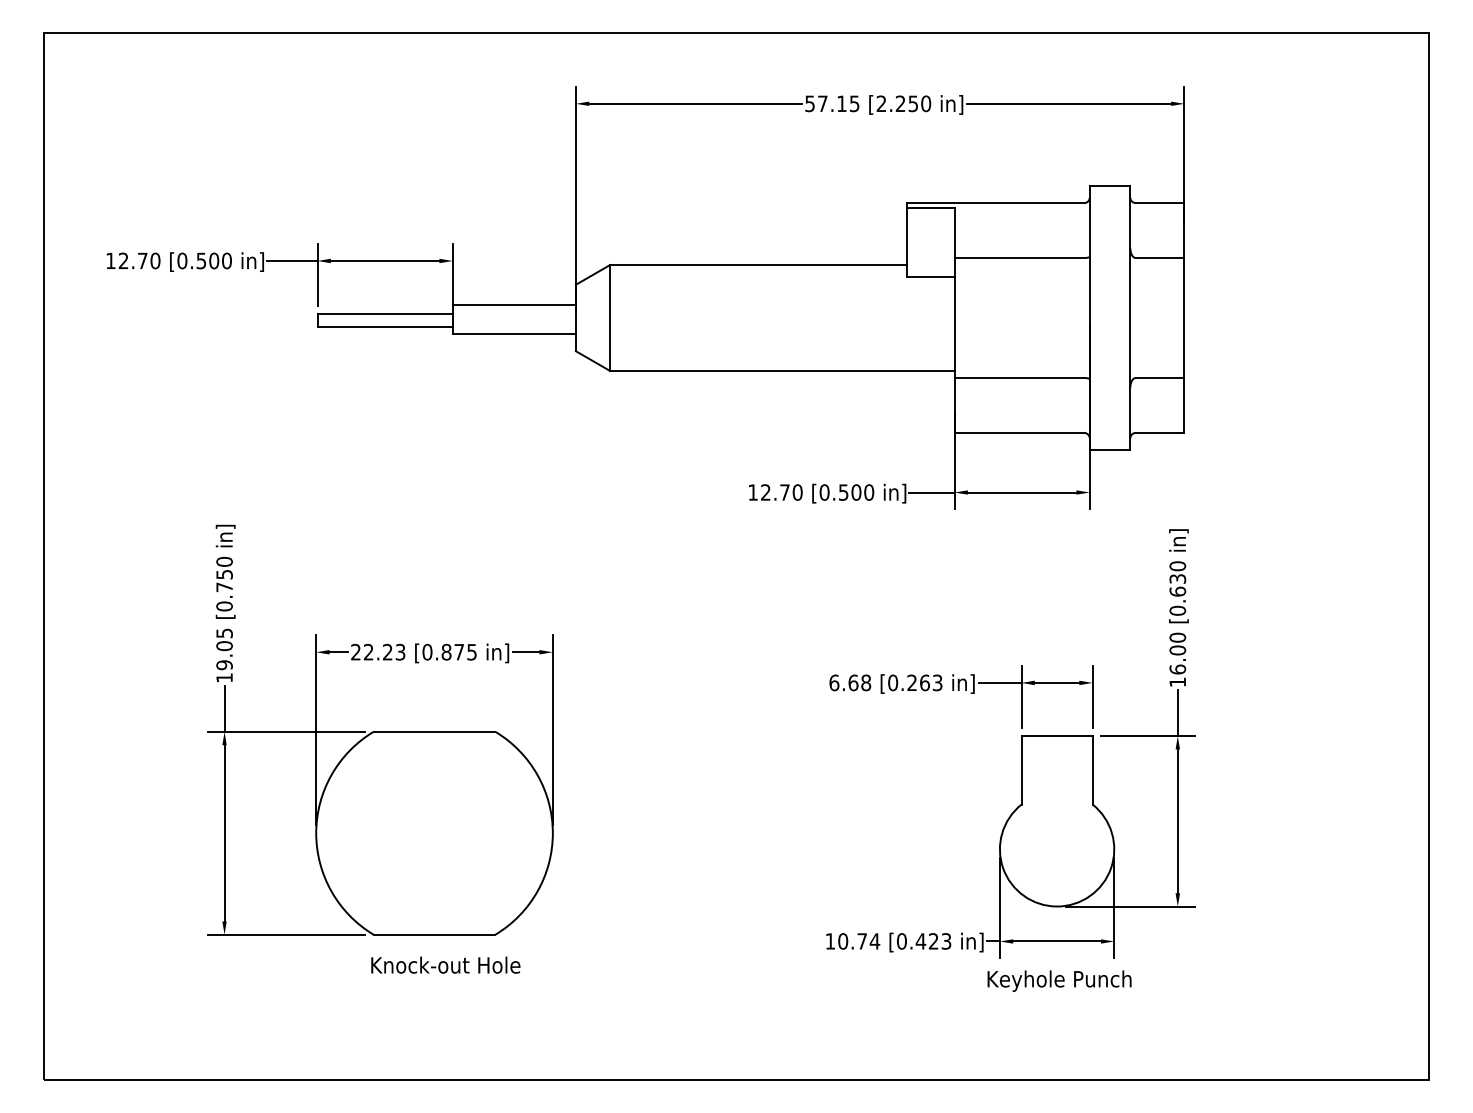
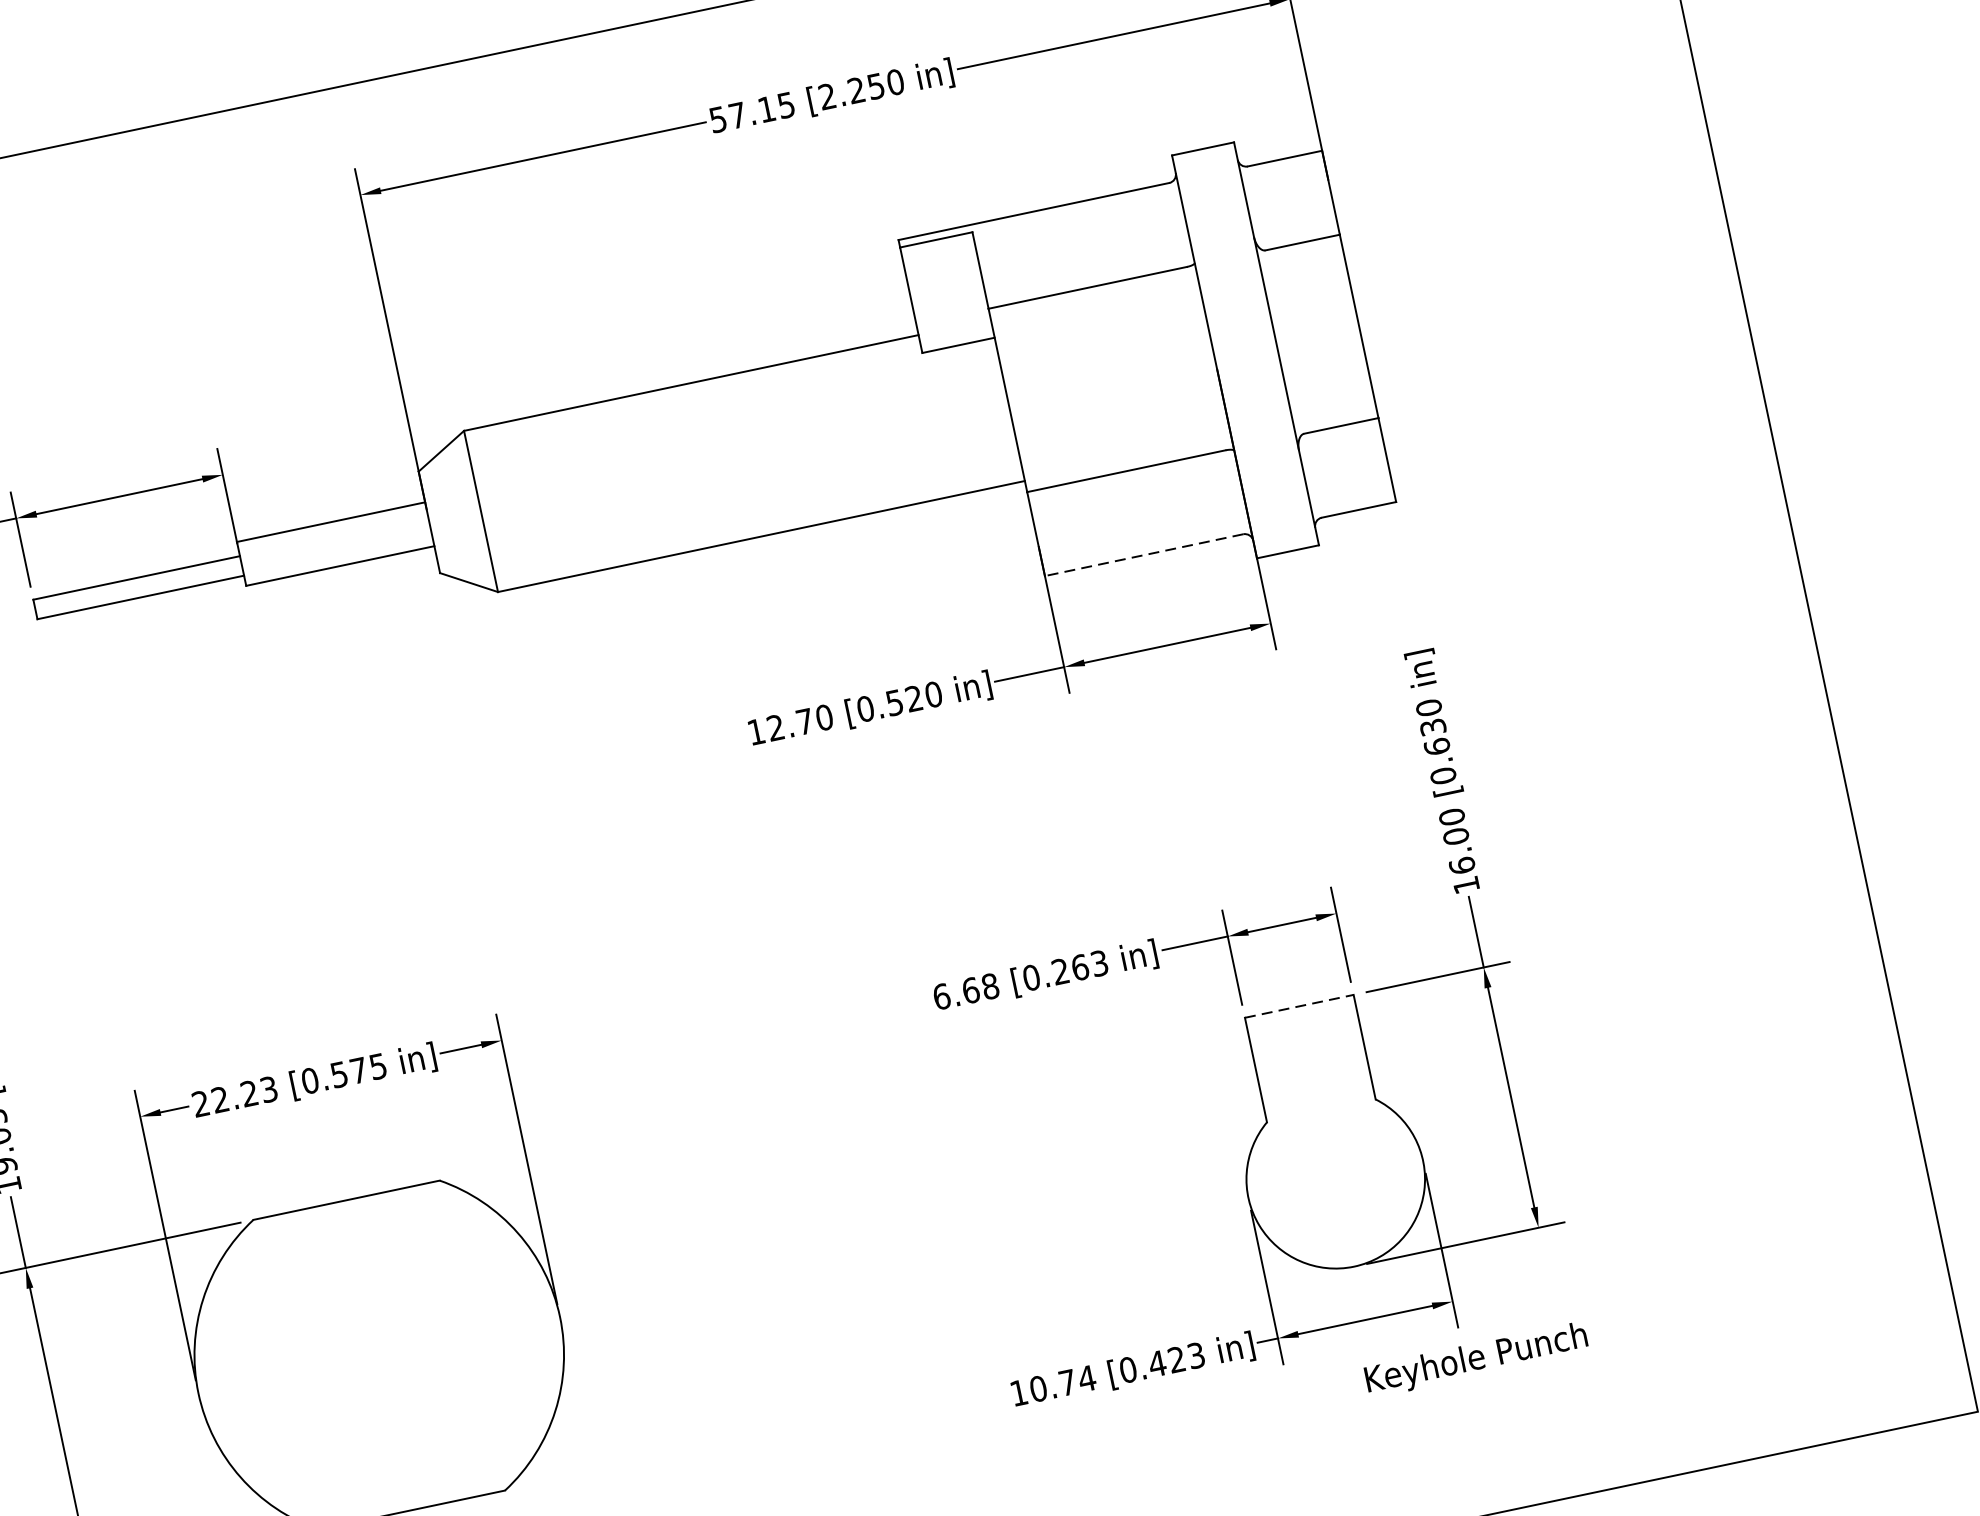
line: (1019, 432) -> (1144, 554), solid -> dashed
text: (856, 492) -> (914, 698), [0.500 -> [0.520
text: (446, 651) -> (339, 1073), [0.875 -> [0.575
line: (1057, 736) -> (1300, 1006), solid -> dashed
text: (1059, 980) -> (1476, 1358), moved

